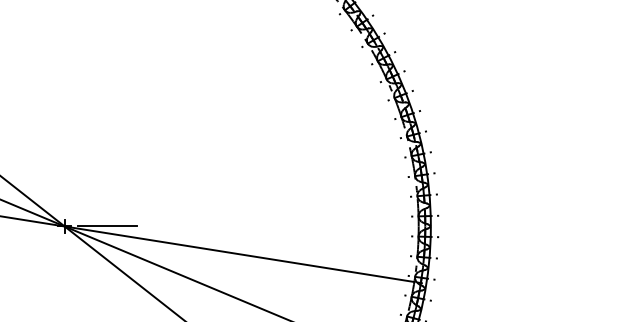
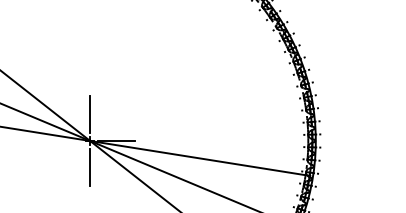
line: (65, 183) -> (90, 114), added
line: (65, 267) -> (90, 166), added

